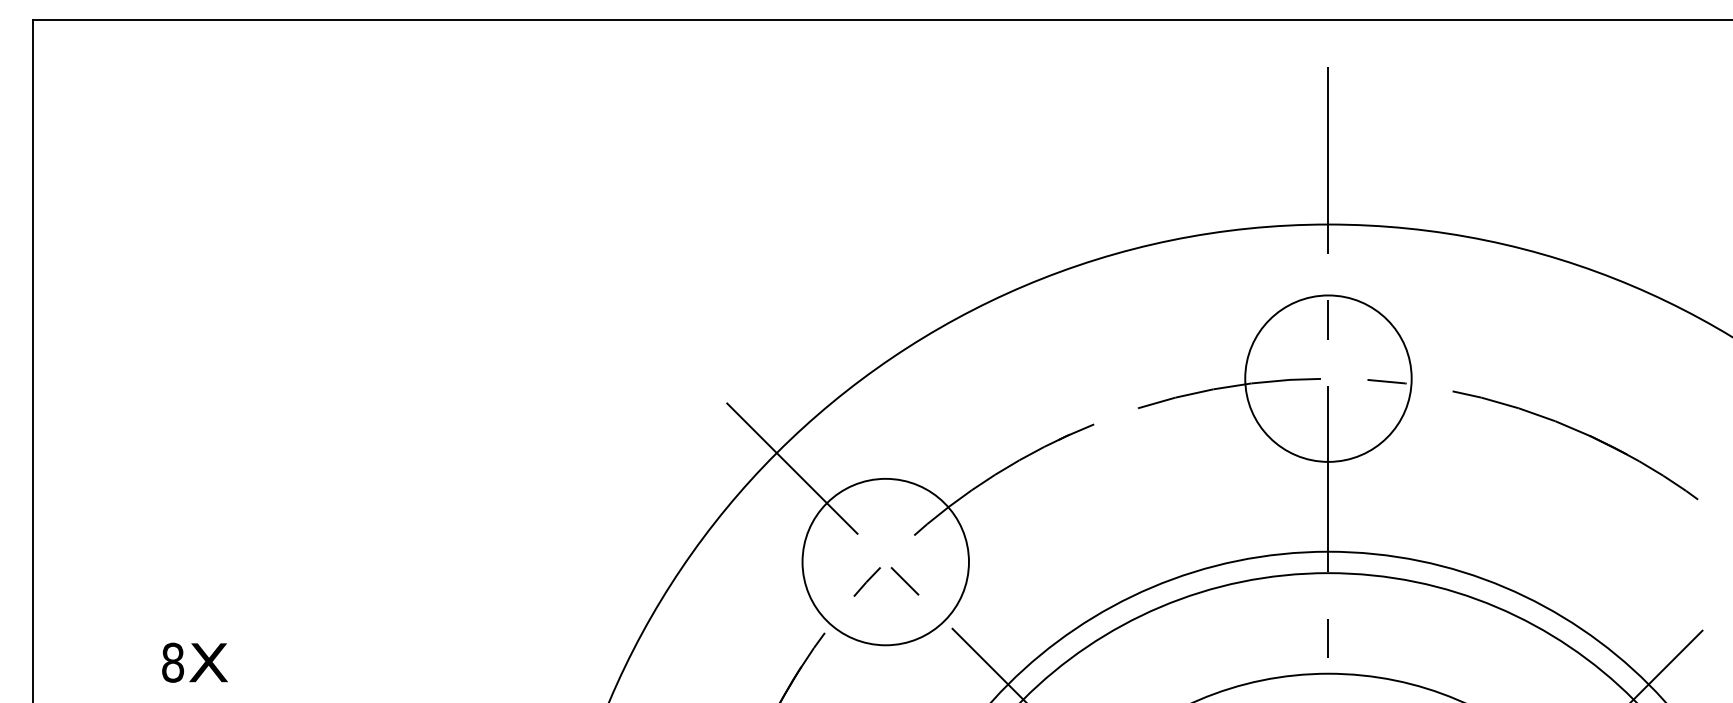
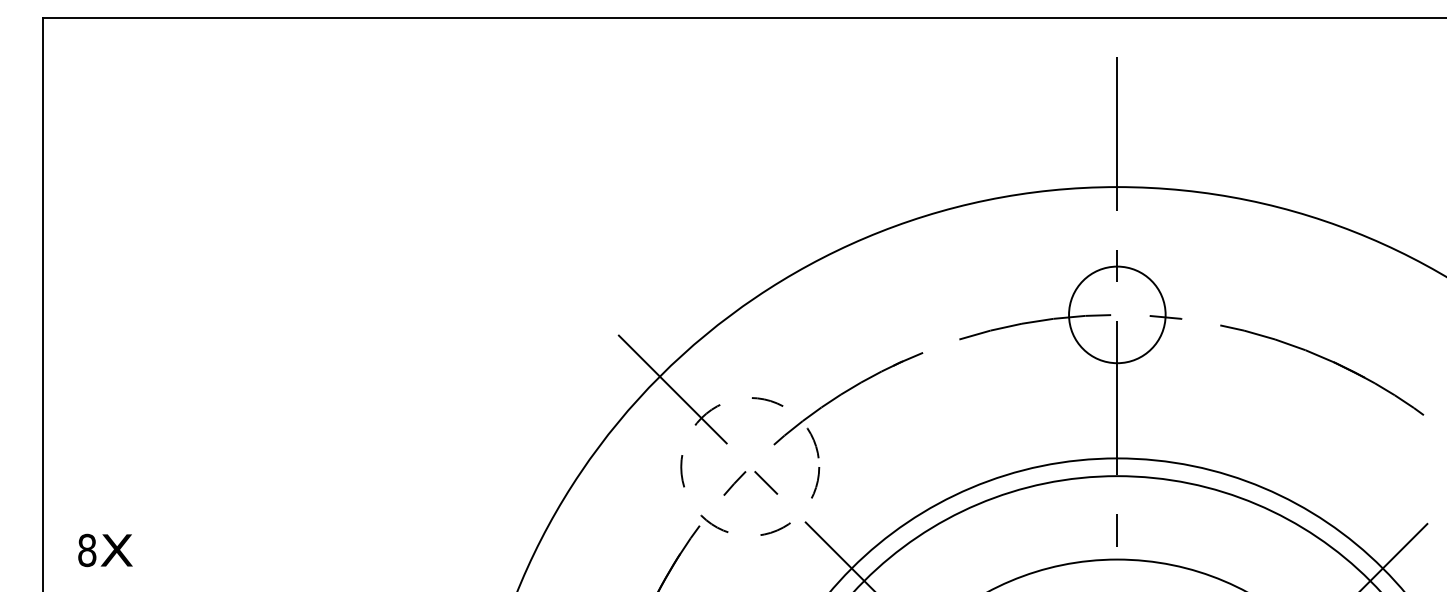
circle: (1328, 378) -> (1117, 314), size x0.7
circle: (886, 561) -> (750, 466), solid -> dashed
text: (195, 662) -> (105, 550), moved

